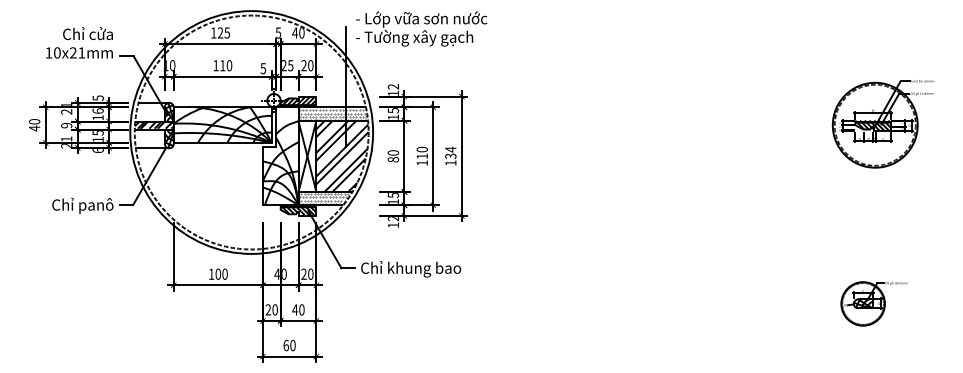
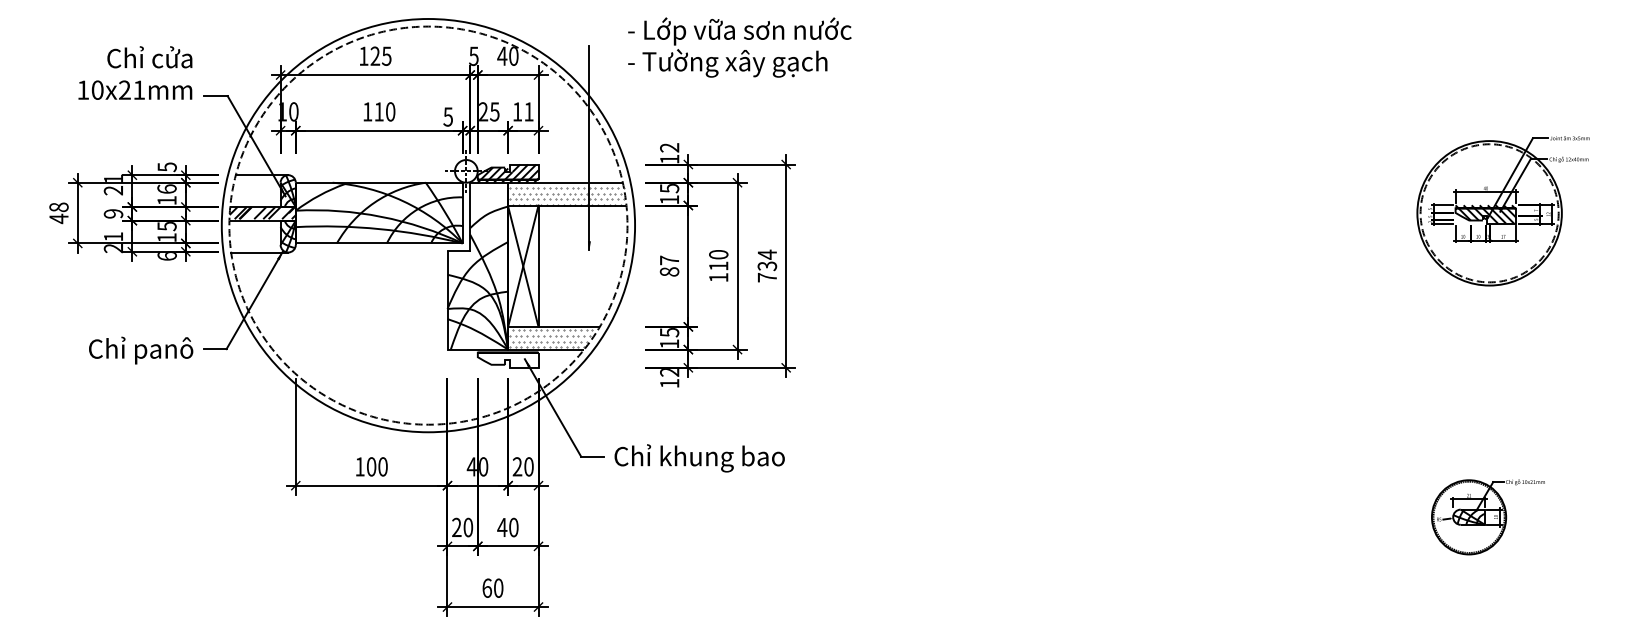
text: (421, 28) -> (739, 46), moved
text: (307, 65) -> (523, 111), 20 -> 11
text: (34, 121) -> (58, 206), 40 -> 48
text: (393, 152) -> (669, 259), 80 -> 87
hatch: (342, 156) -> (582, 266), removed
text: (450, 162) -> (766, 276), 134 -> 734
hatch: (298, 210) -> (508, 358), removed

